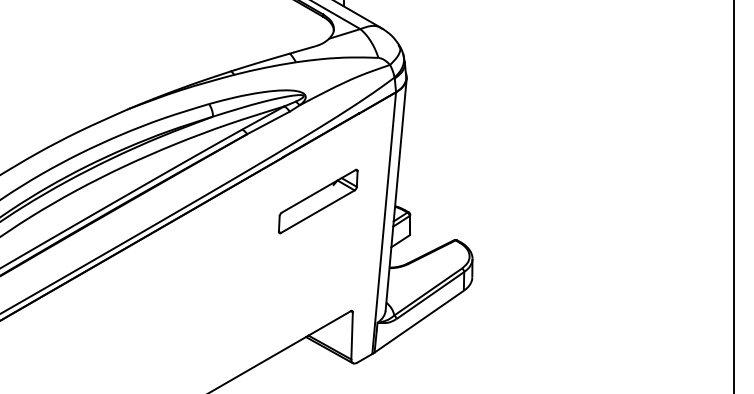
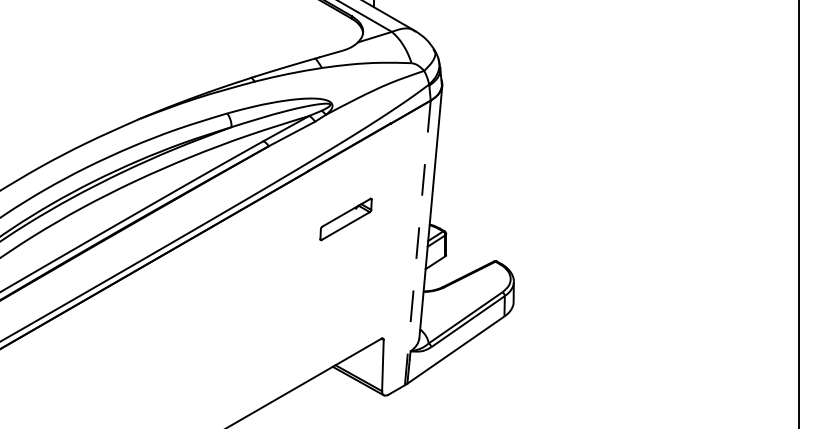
part: (317, 201) -> (345, 219), size x0.6
line: (383, 222) -> (417, 242), solid -> dashed

